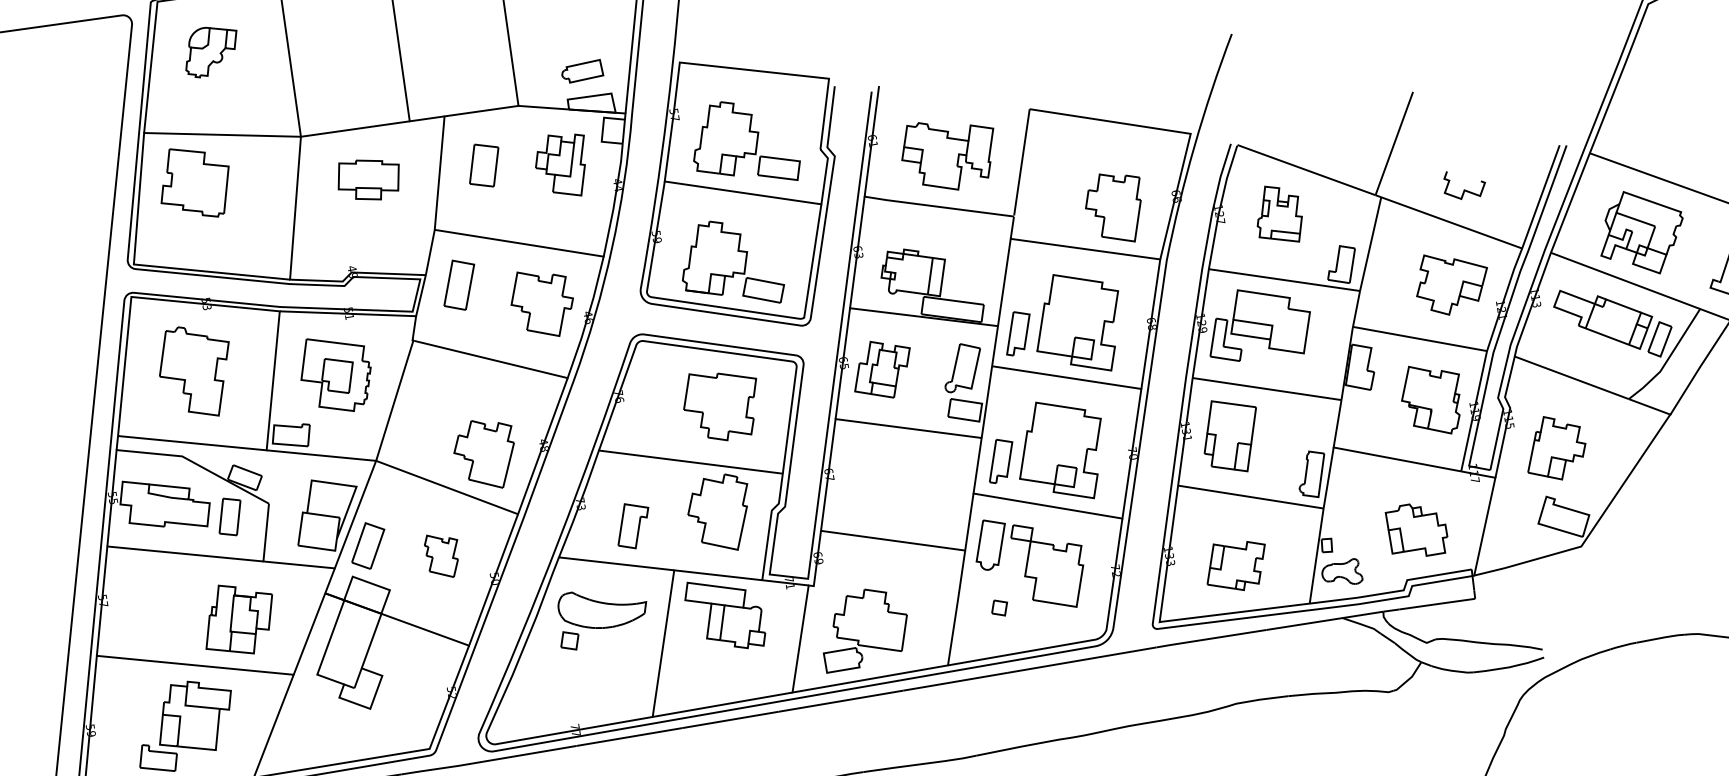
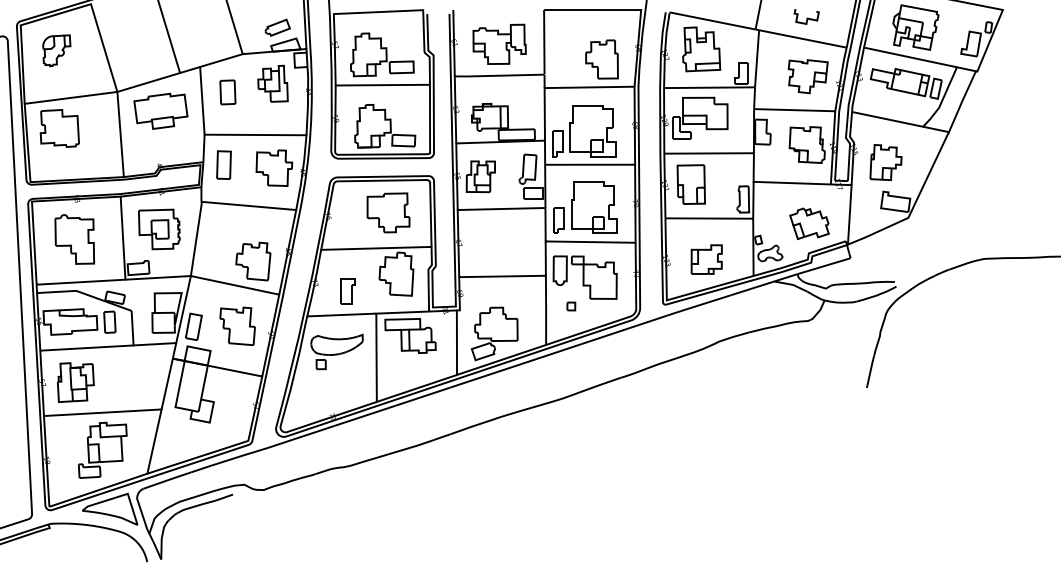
part: (367, 178) -> (160, 110), size x1.43
part: (1280, 214) -> (701, 49), size x1.43
part: (440, 554) -> (237, 325), size x1.67
part: (238, 620) -> (75, 382), moved

